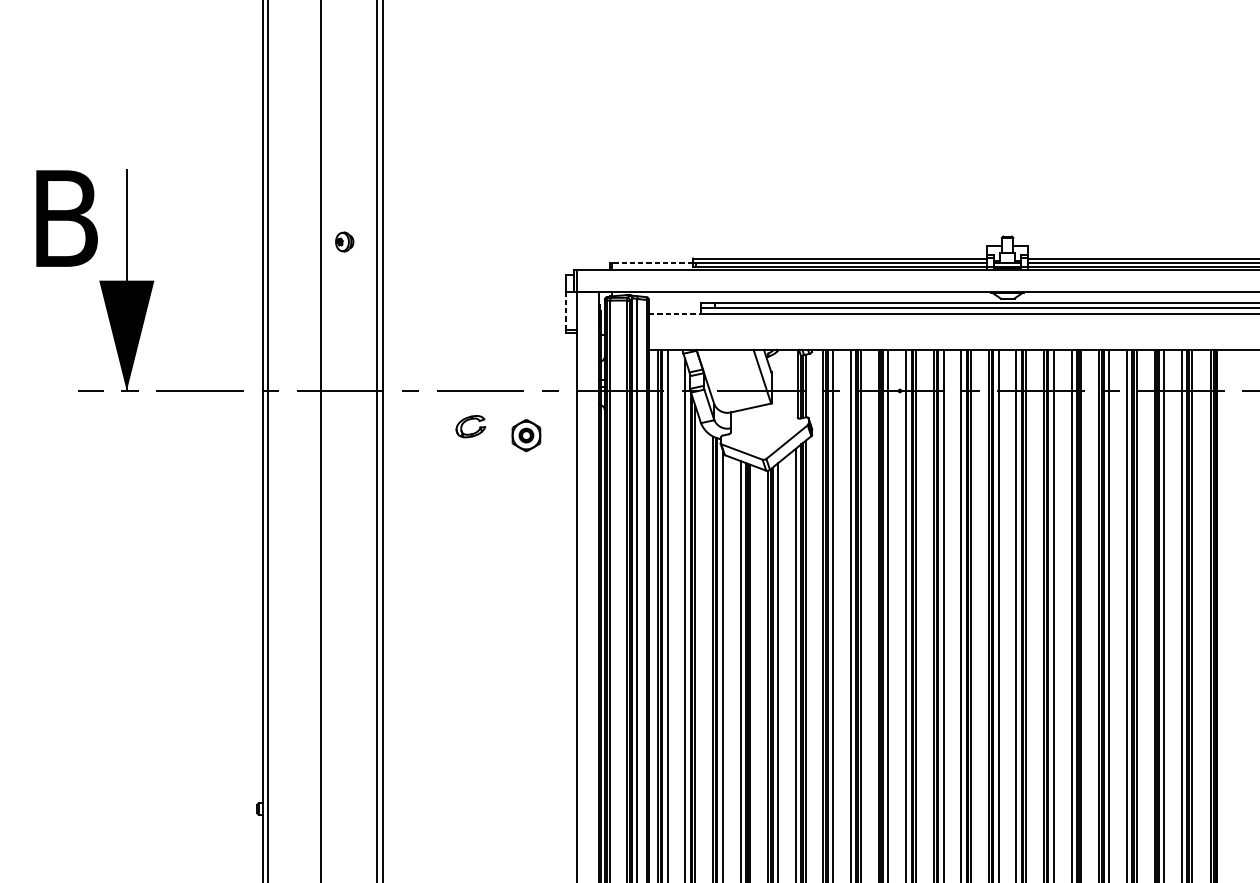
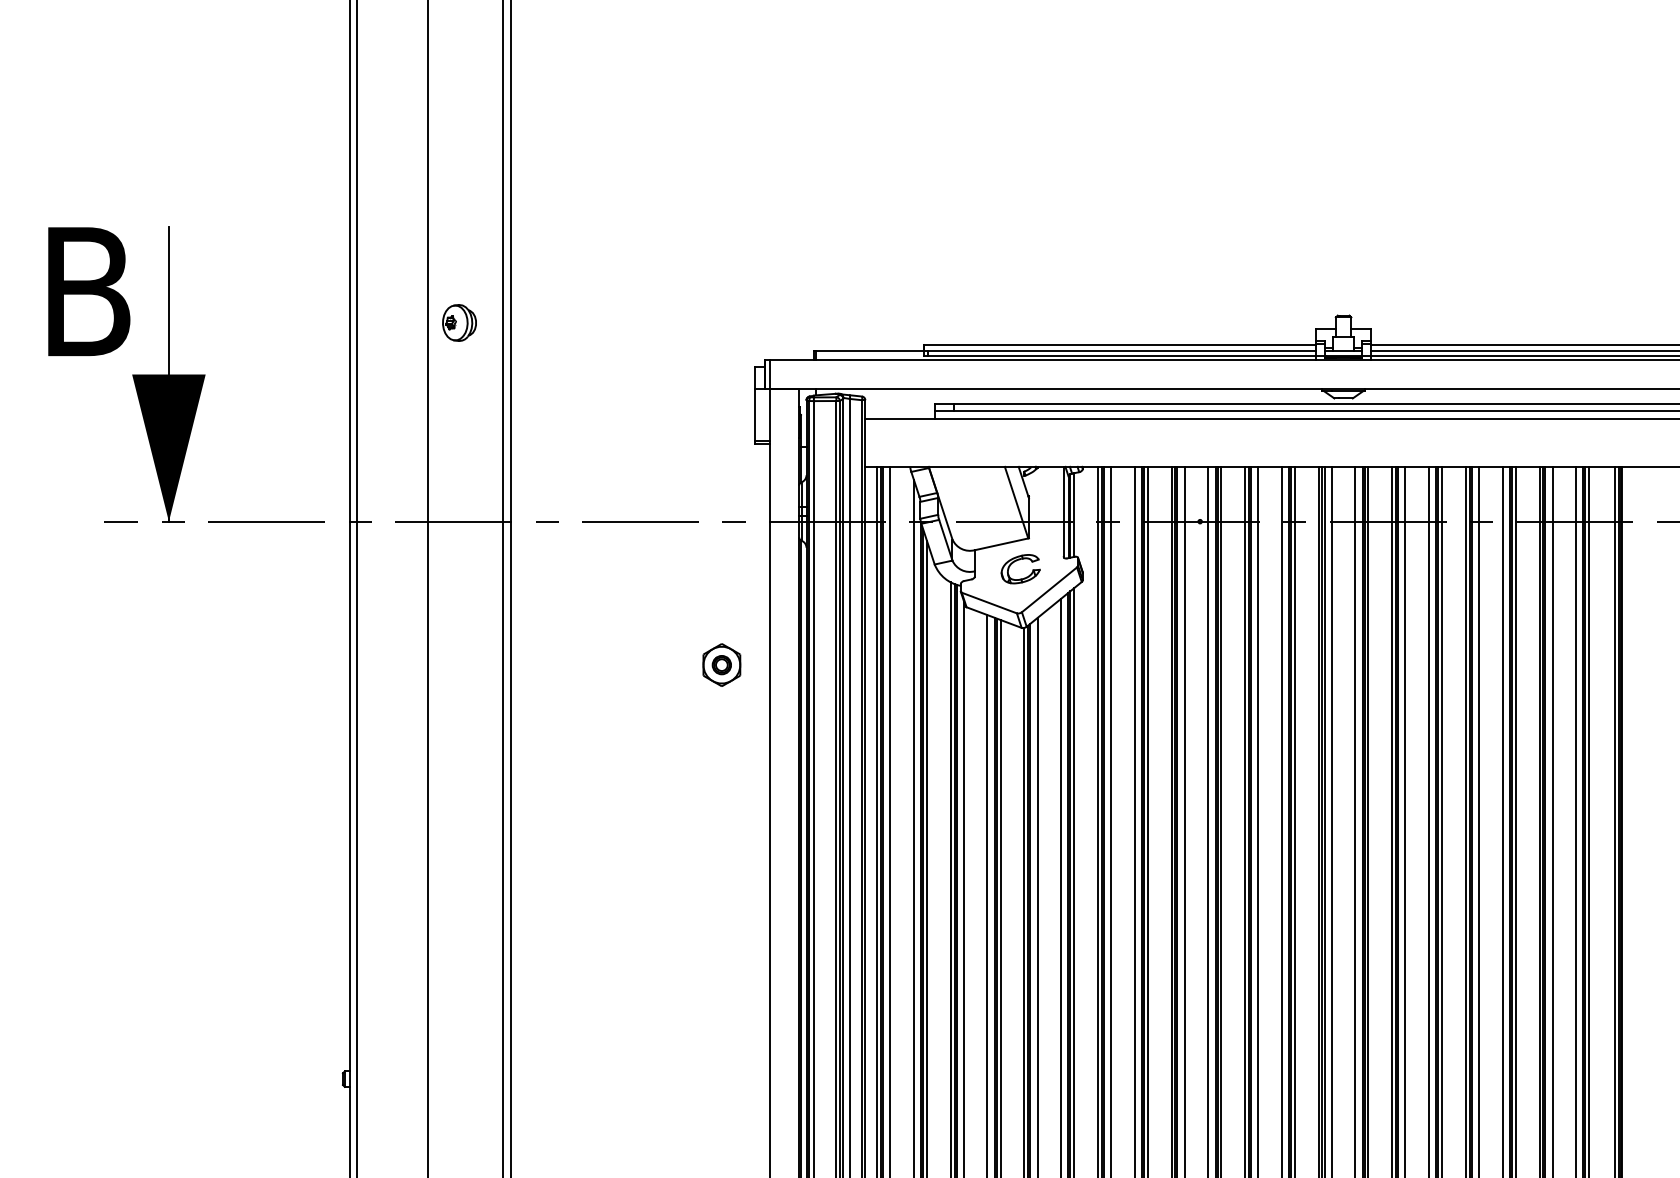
part: (344, 241) -> (459, 322), size x1.43
line: (651, 262) -> (868, 350), dashed -> solid
line: (566, 310) -> (755, 414), dashed -> solid
line: (675, 313) -> (900, 418), dashed -> solid
part: (467, 420) -> (1016, 561), moved
part: (526, 435) -> (721, 664), moved

